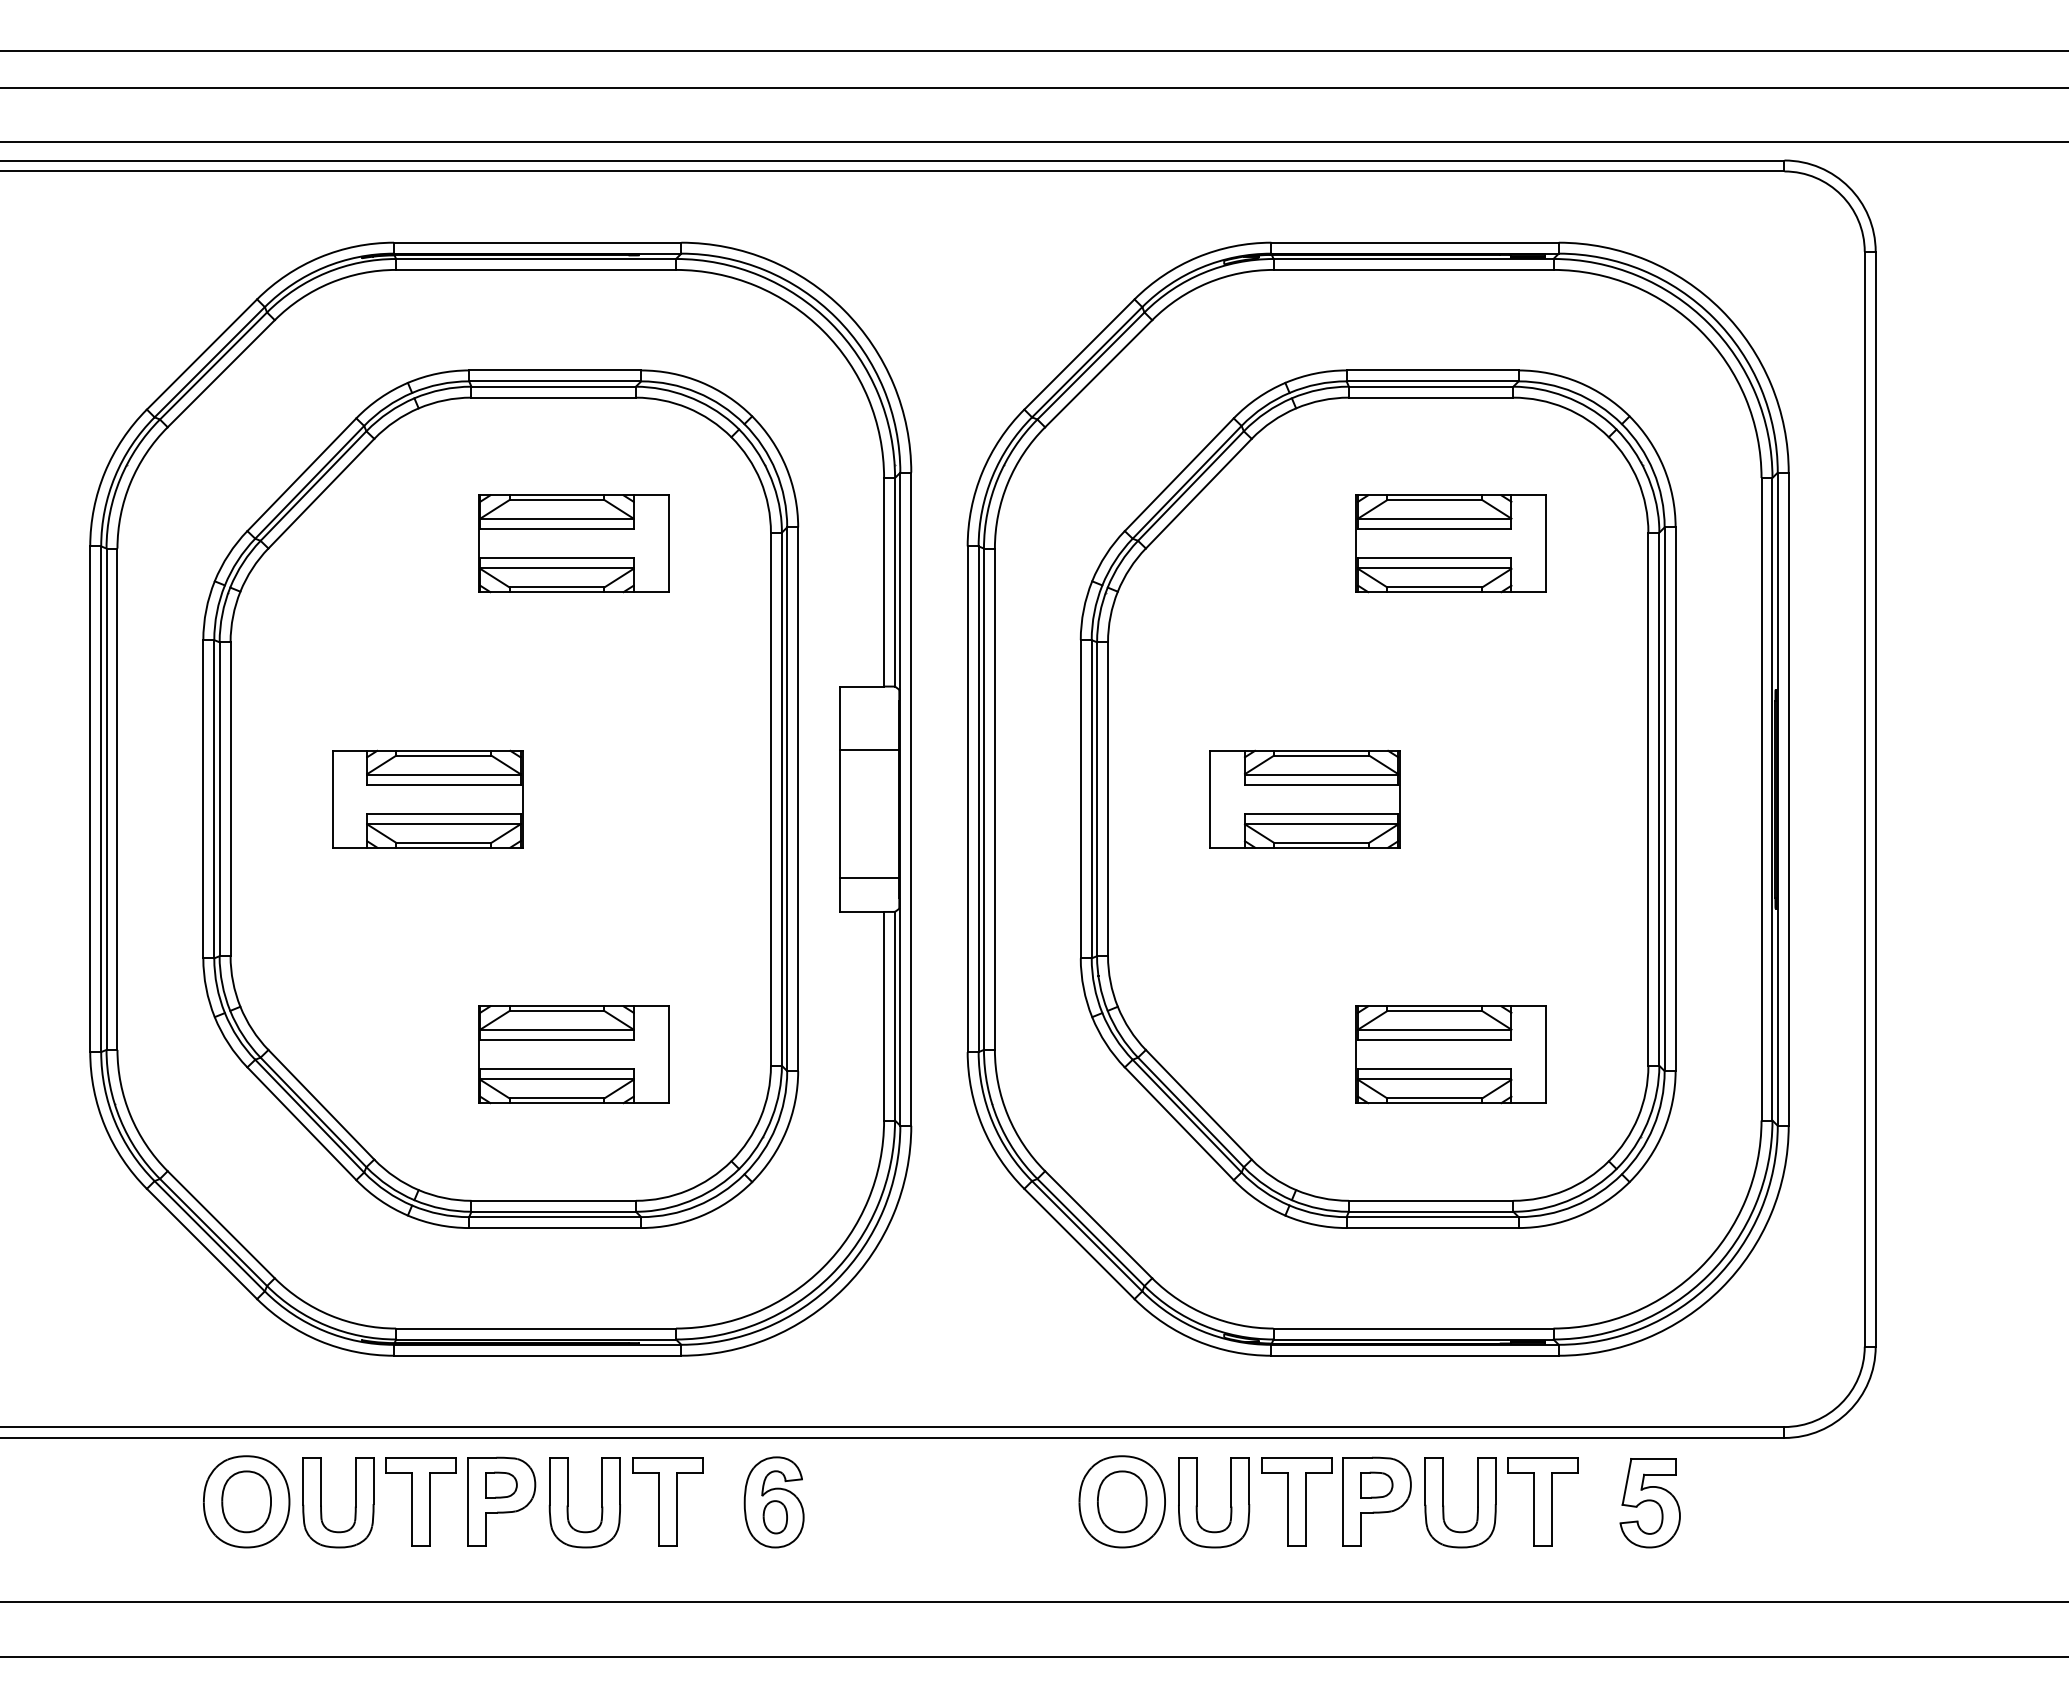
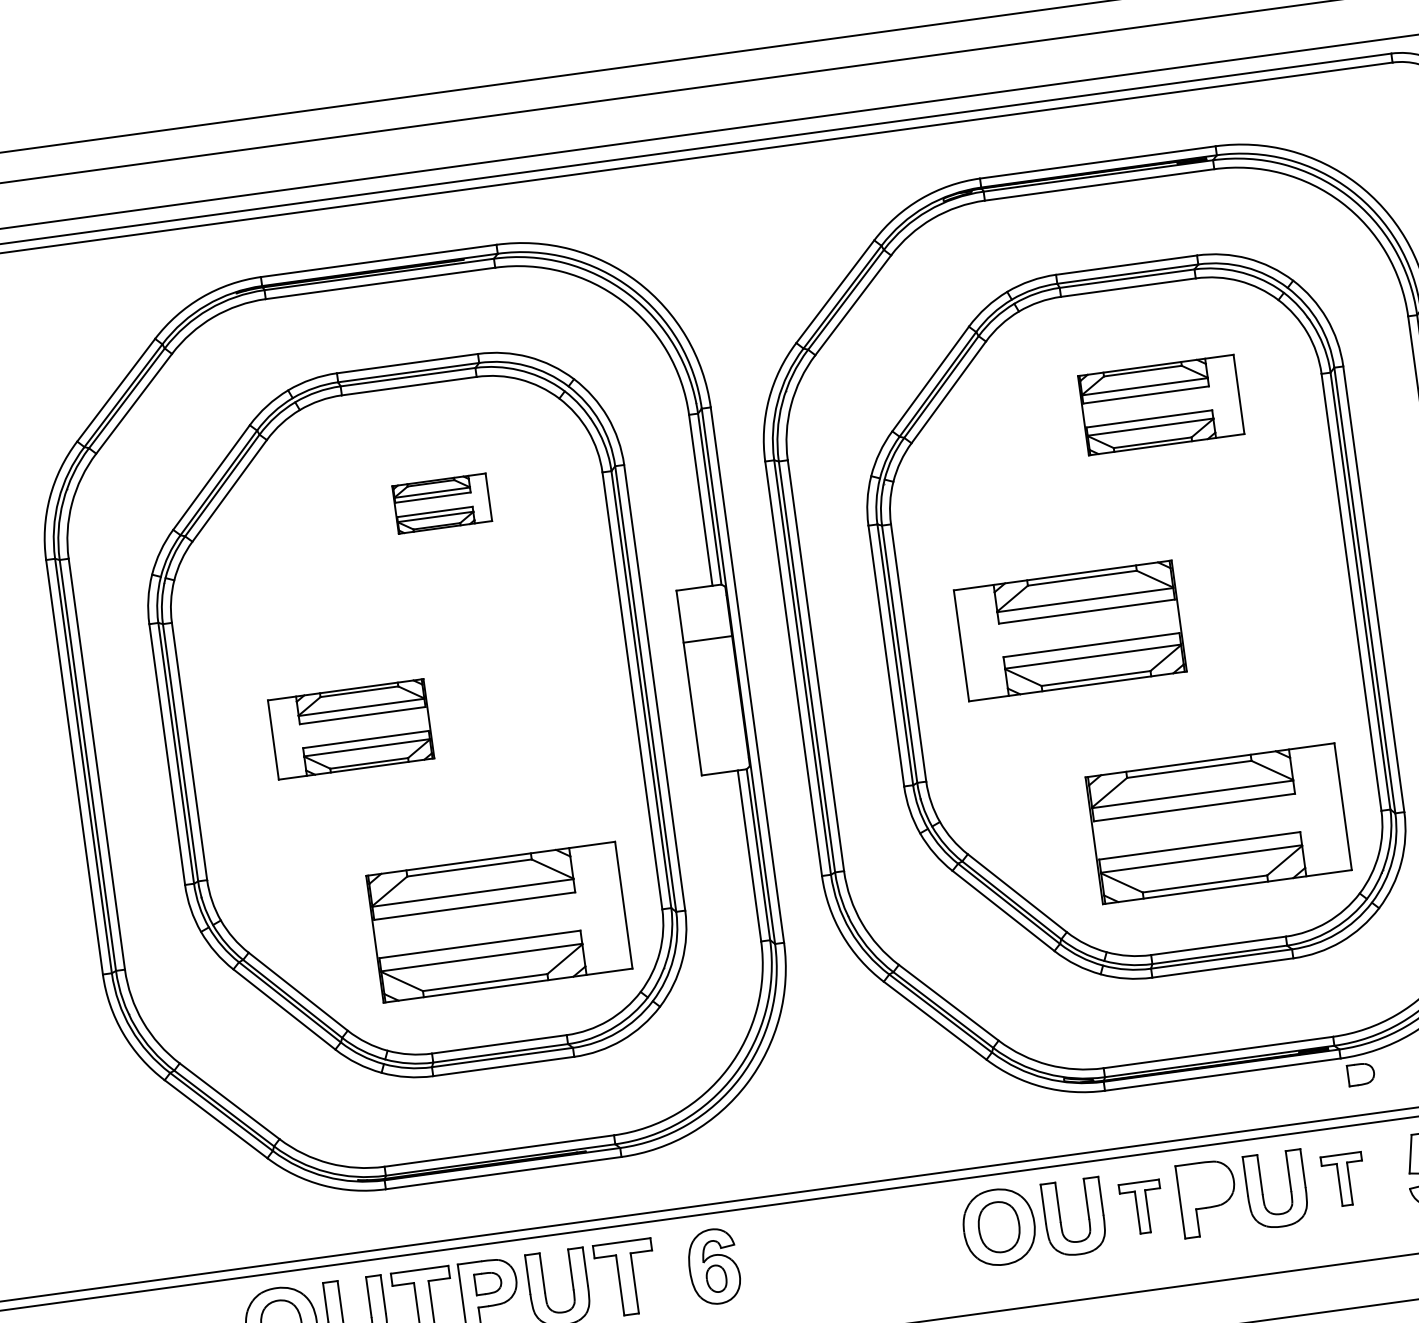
part: (573, 543) -> (441, 503), size x0.6
part: (1304, 798) -> (1069, 630), size x1.4
line: (869, 877) -> (721, 743), removed
part: (573, 1054) -> (499, 922), size x1.6
part: (1450, 1054) -> (1217, 823), size x1.6
part: (1376, 1484) -> (1360, 1073), moved
part: (1296, 1501) -> (1141, 1207), size x0.7
part: (1542, 1501) -> (1343, 1179), size x0.7

